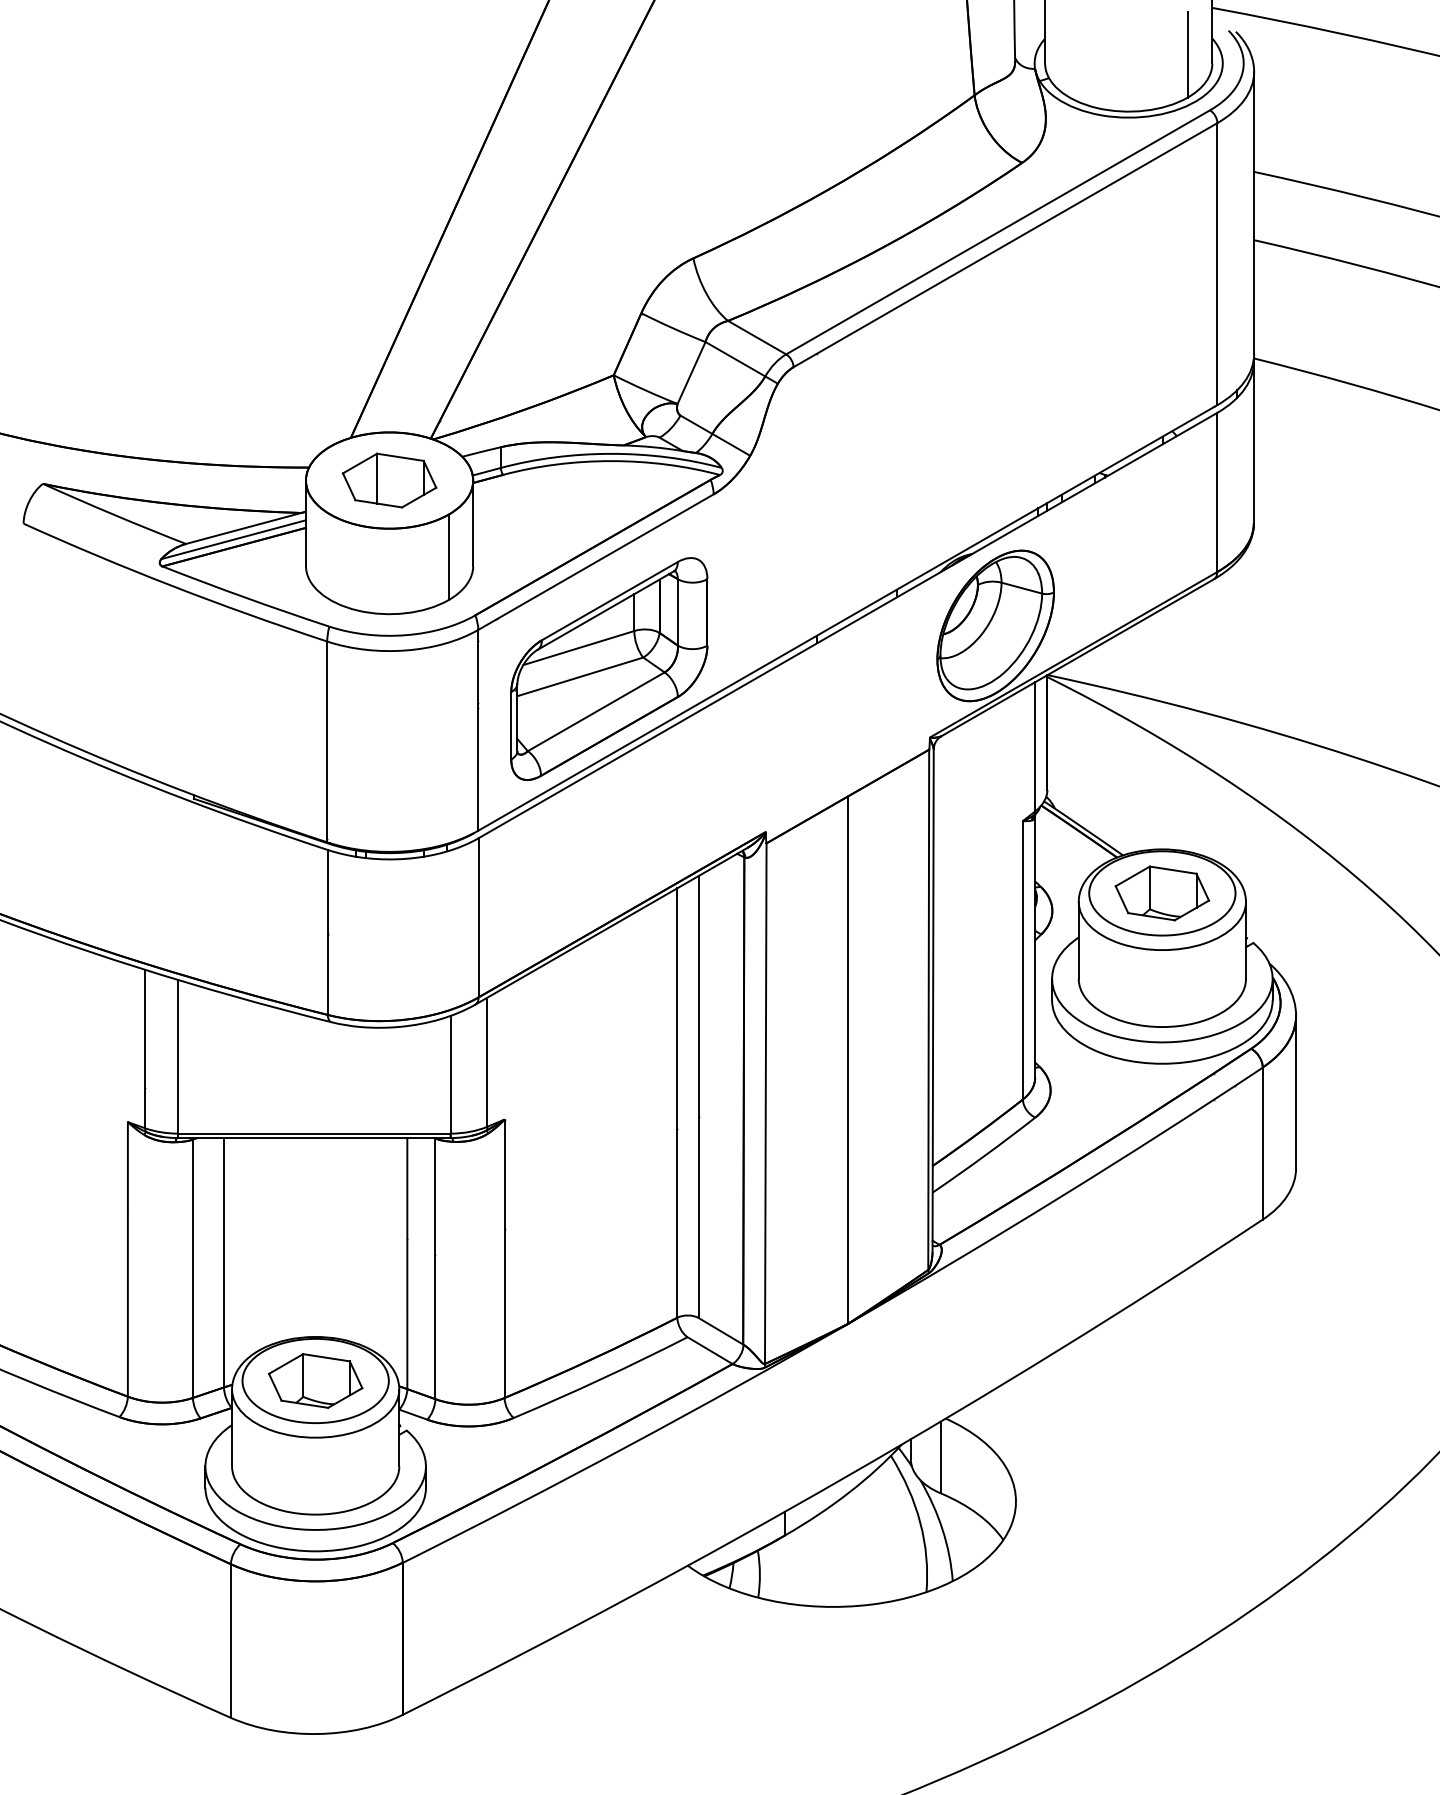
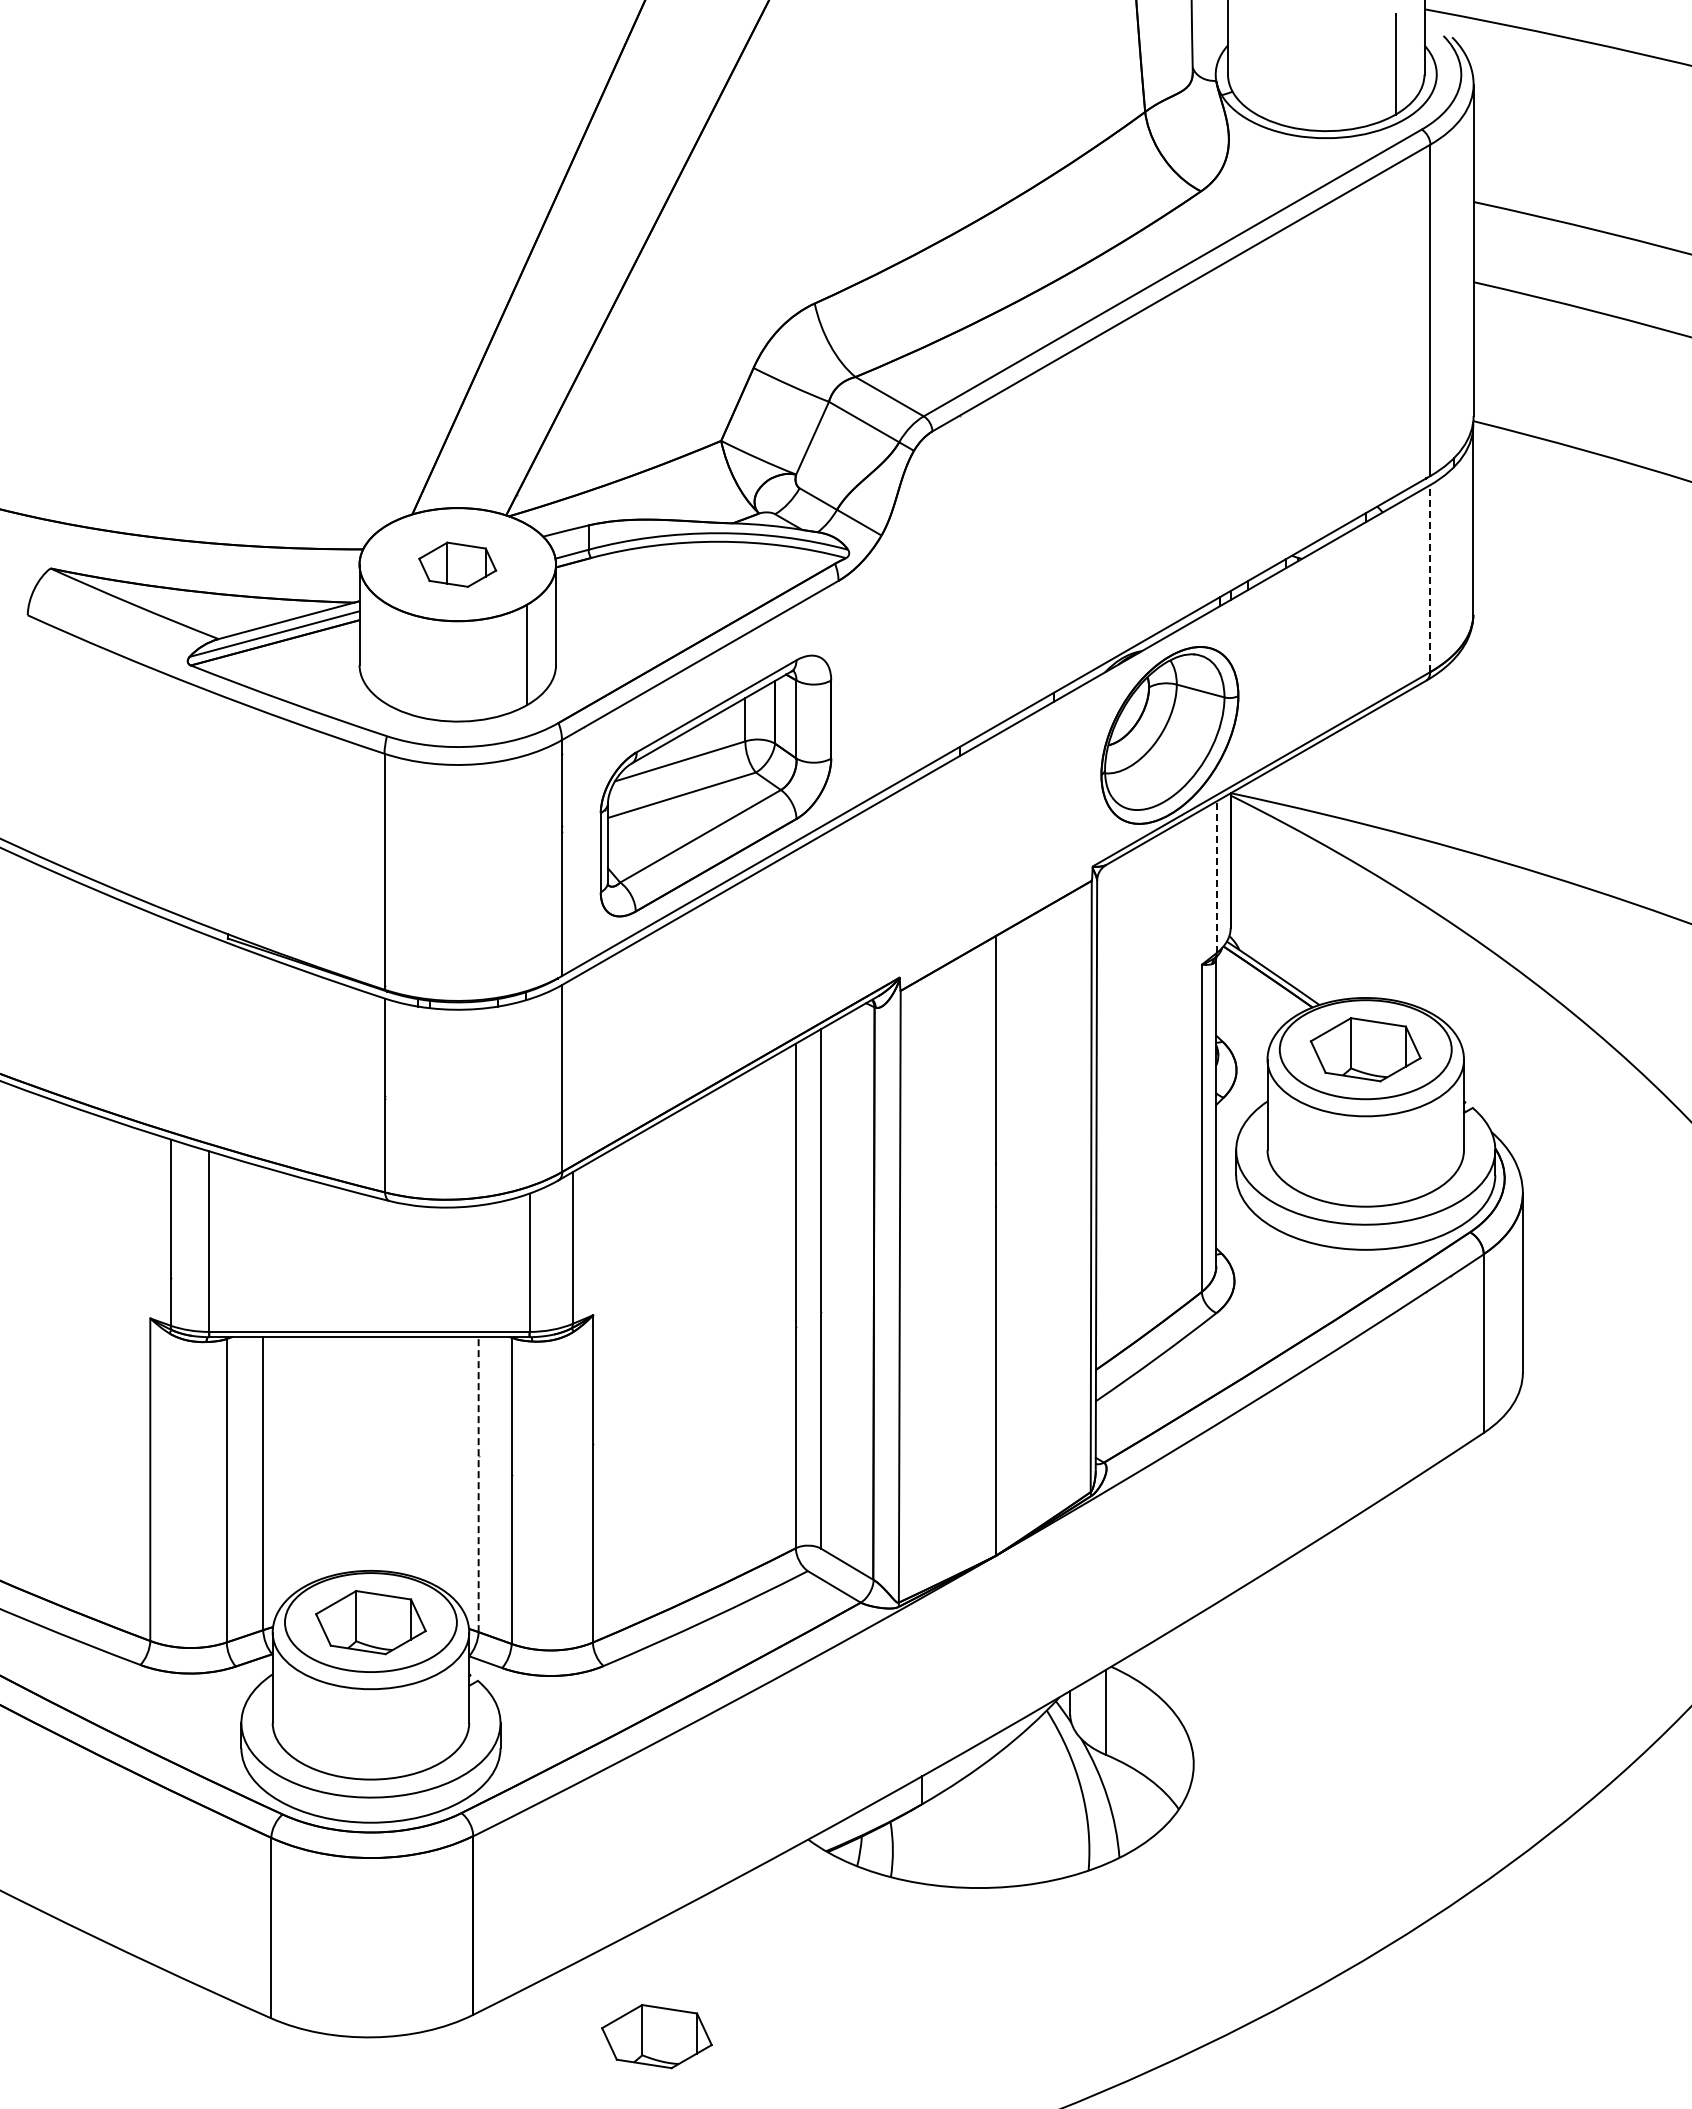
part: (389, 480) -> (457, 564), size x0.7
line: (1217, 492) -> (1430, 578), solid -> dashed
line: (1035, 746) -> (1216, 877), solid -> dashed
line: (407, 1263) -> (478, 1484), solid -> dashed
part: (558, 1733) -> (656, 2036), added

